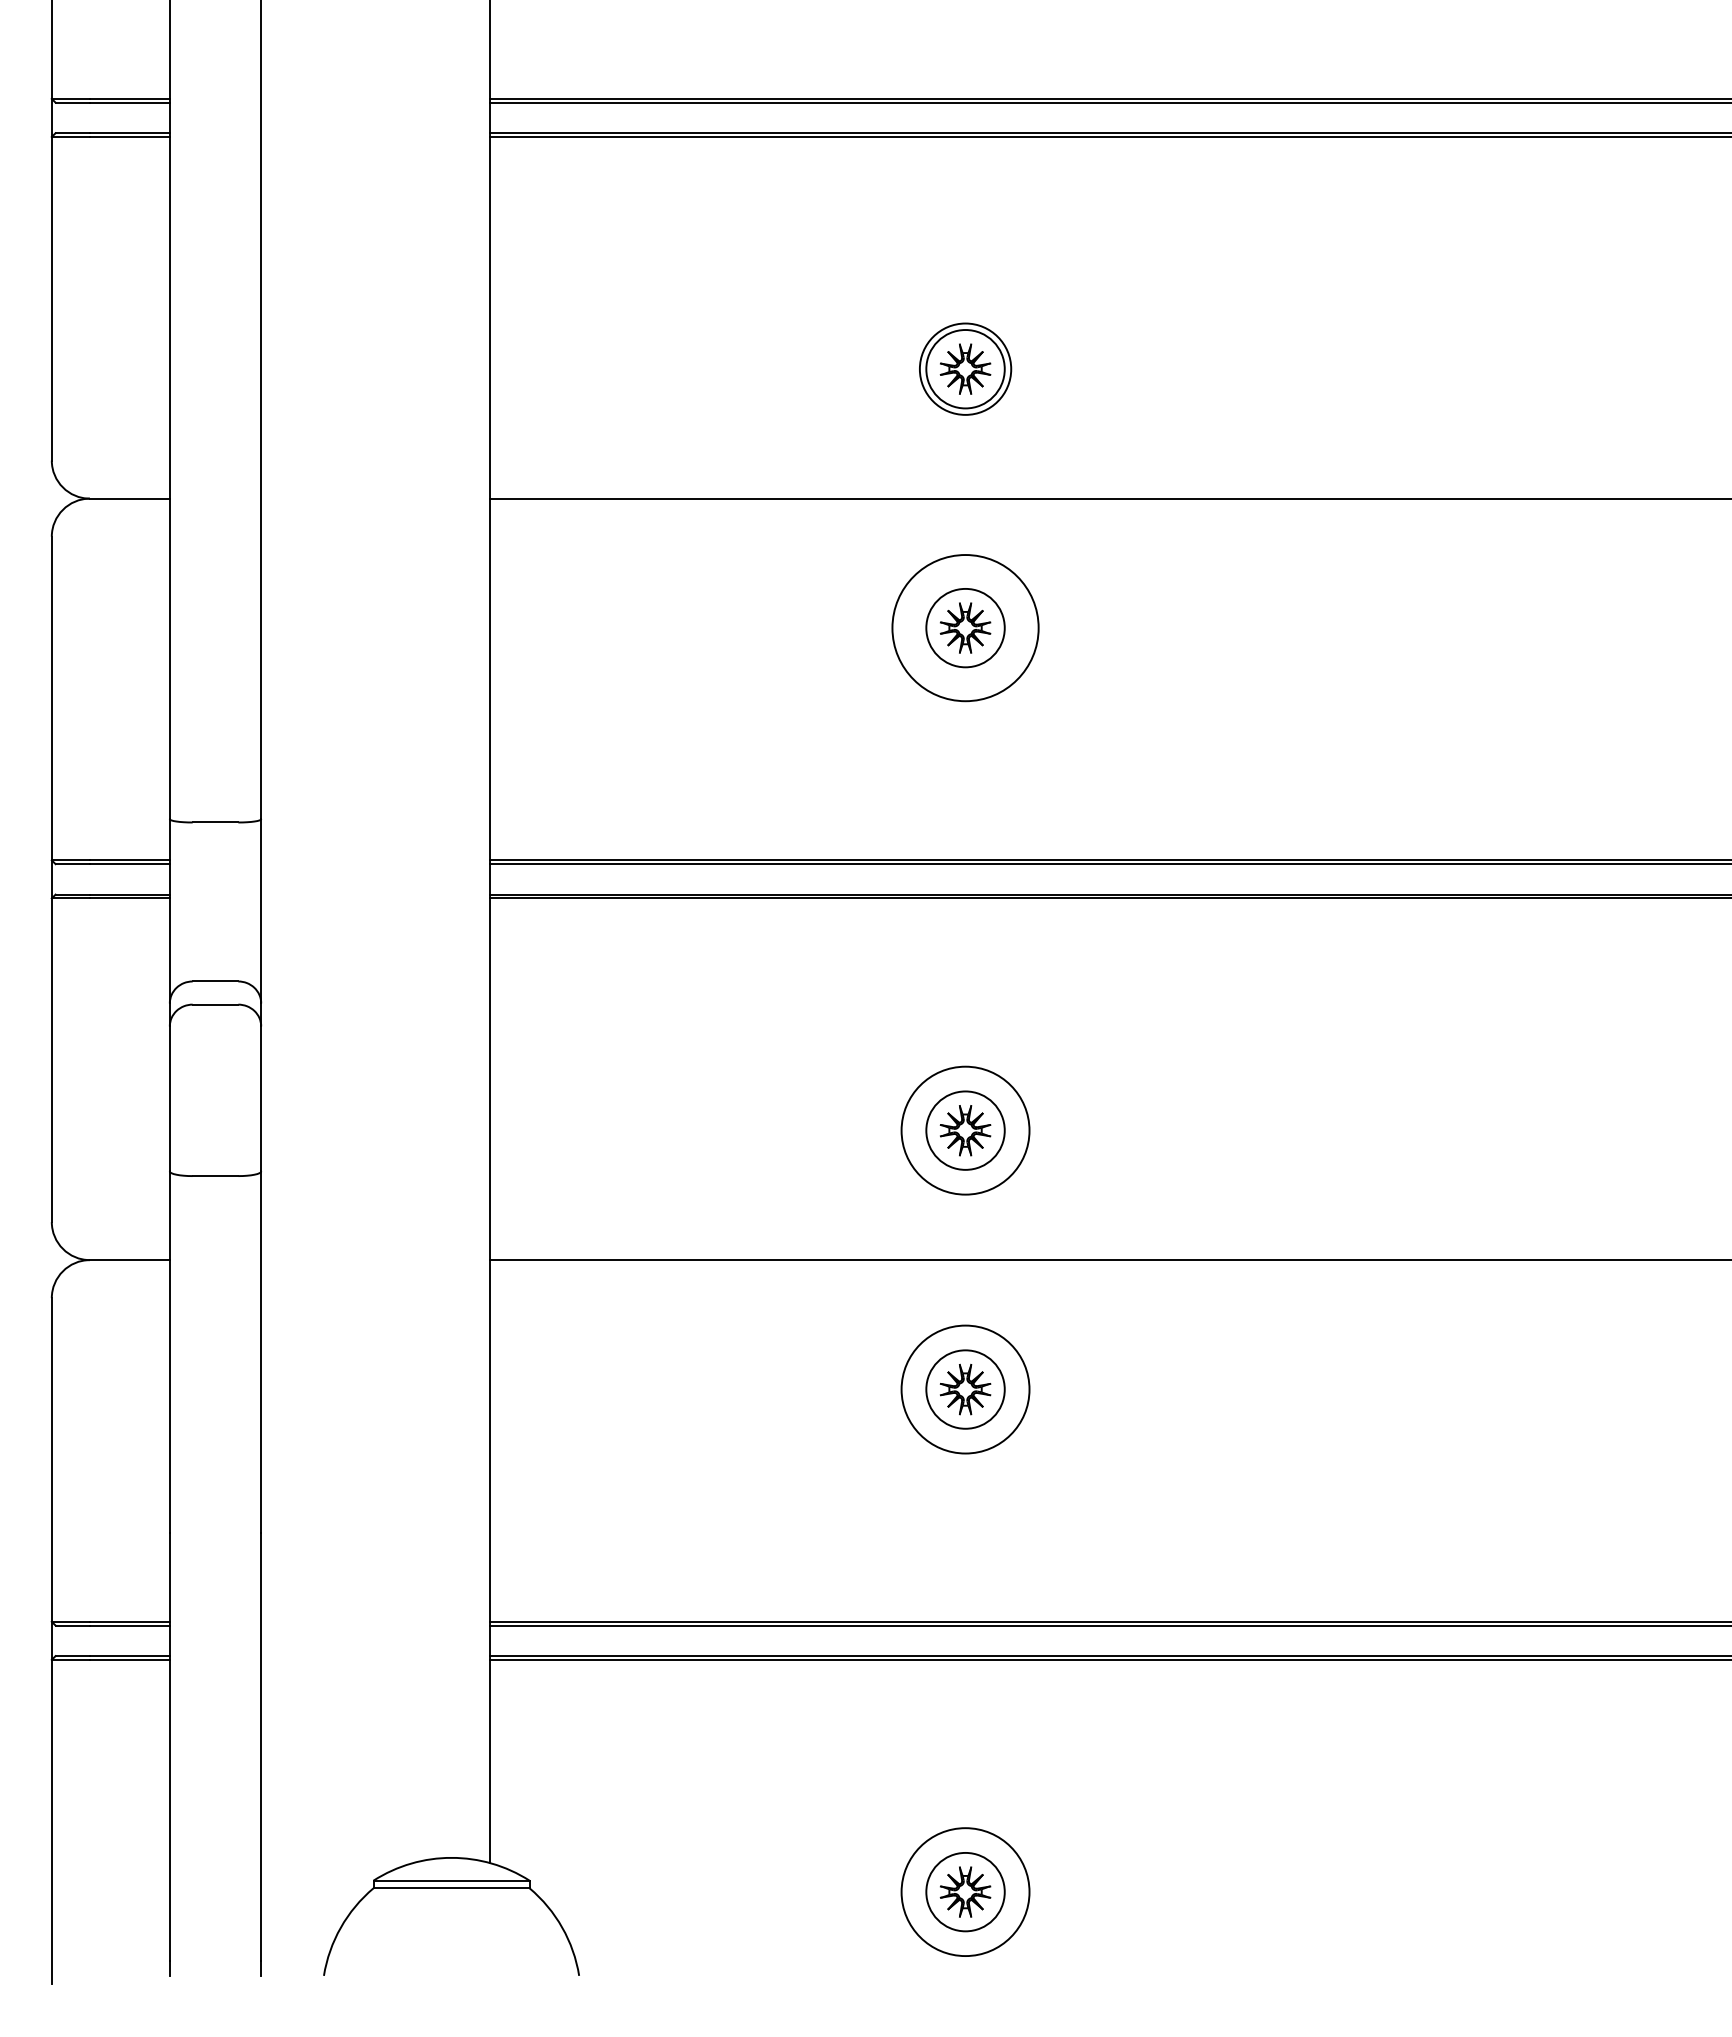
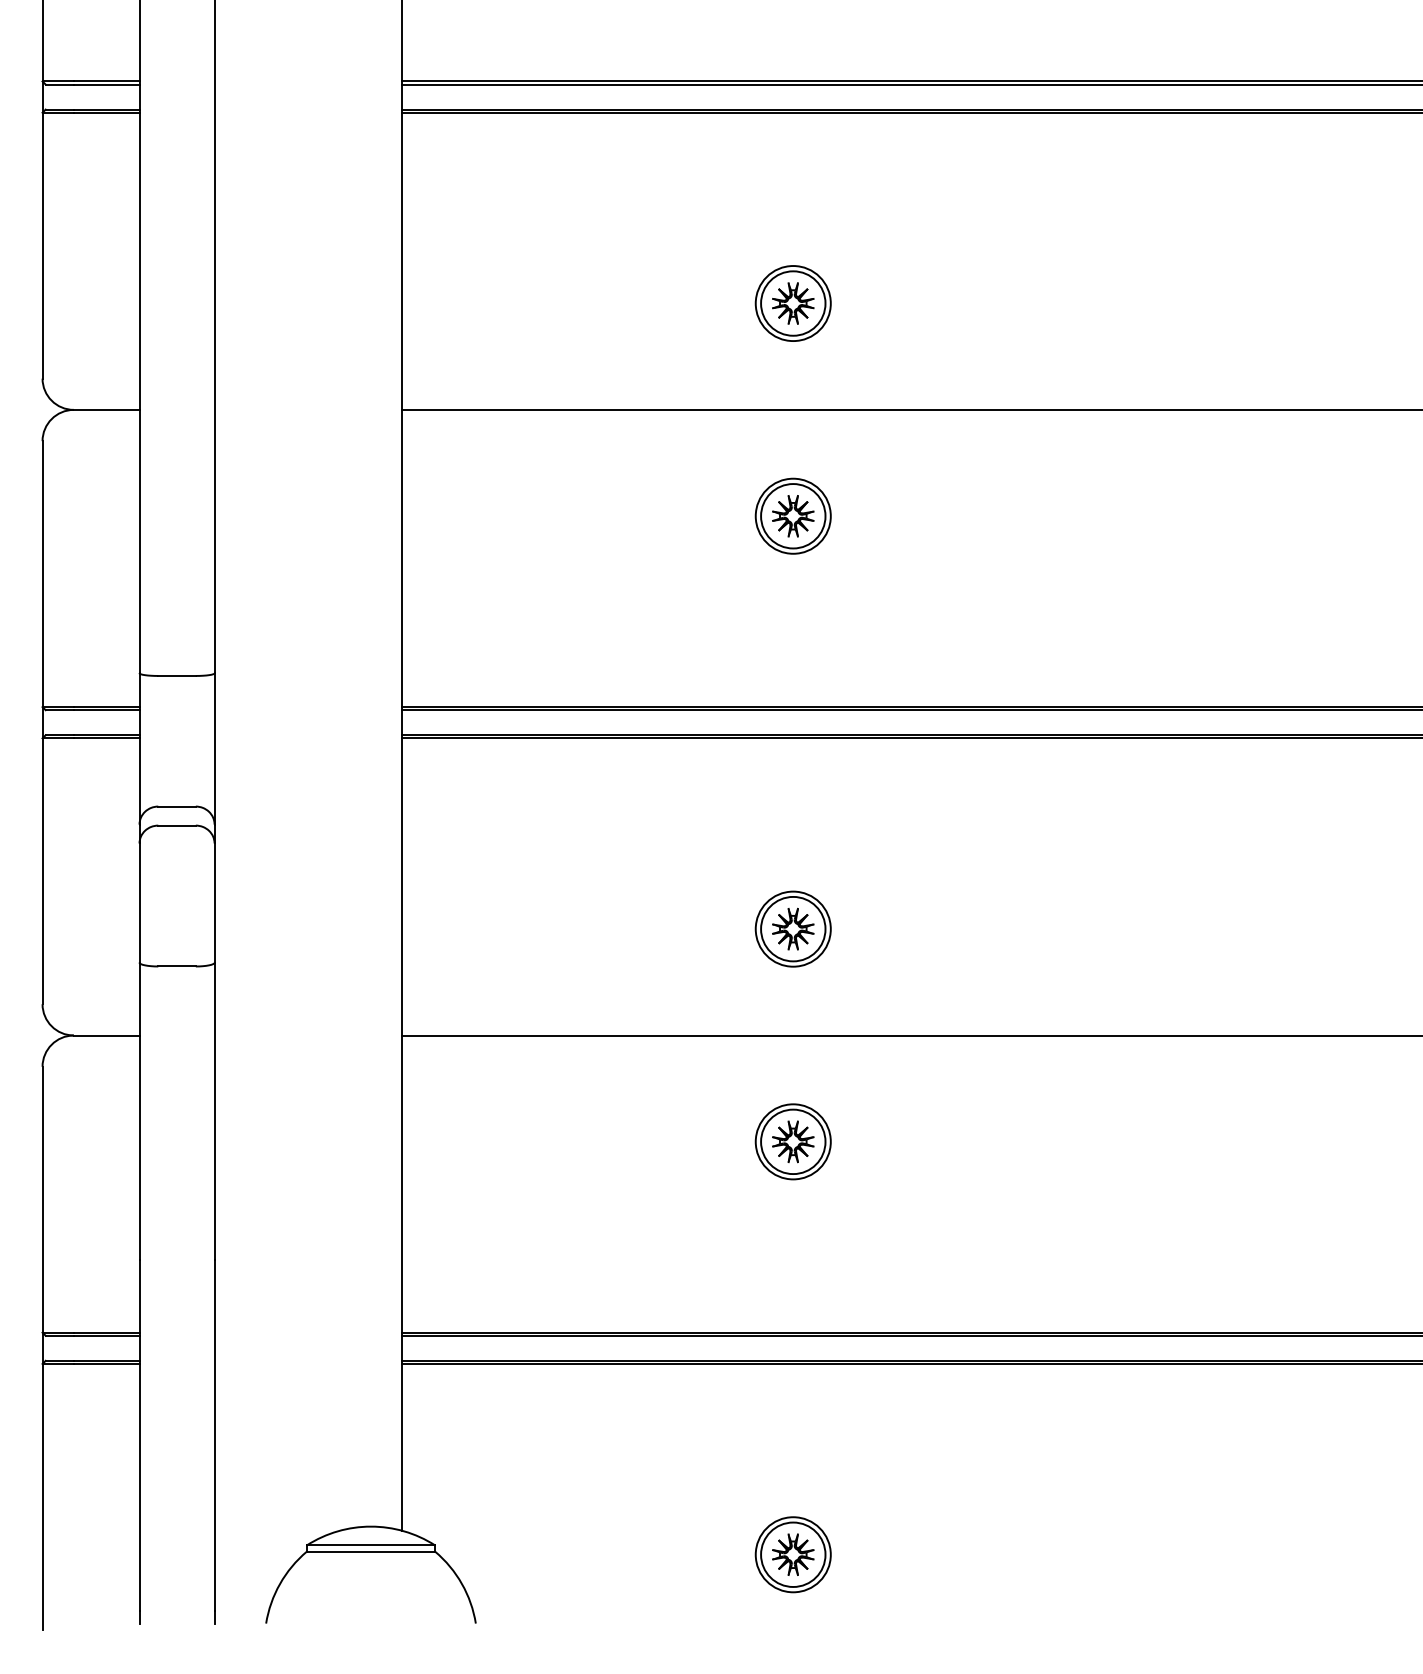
circle: (965, 627) -> (793, 515), size x0.62
circle: (965, 1130) -> (793, 929), size x0.71
circle: (965, 1389) -> (793, 1141), size x0.71
circle: (965, 1891) -> (793, 1554), size x0.71

